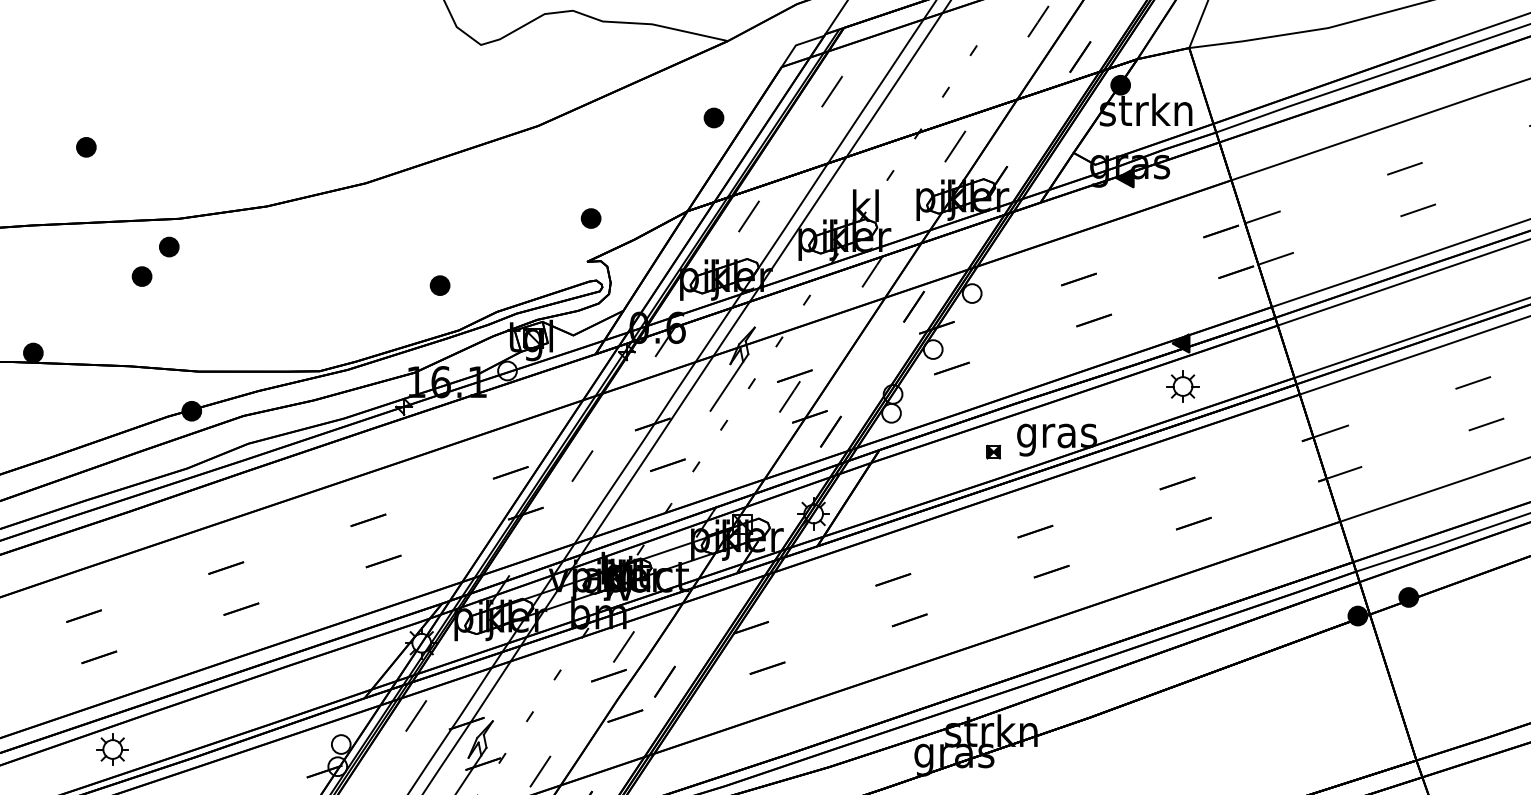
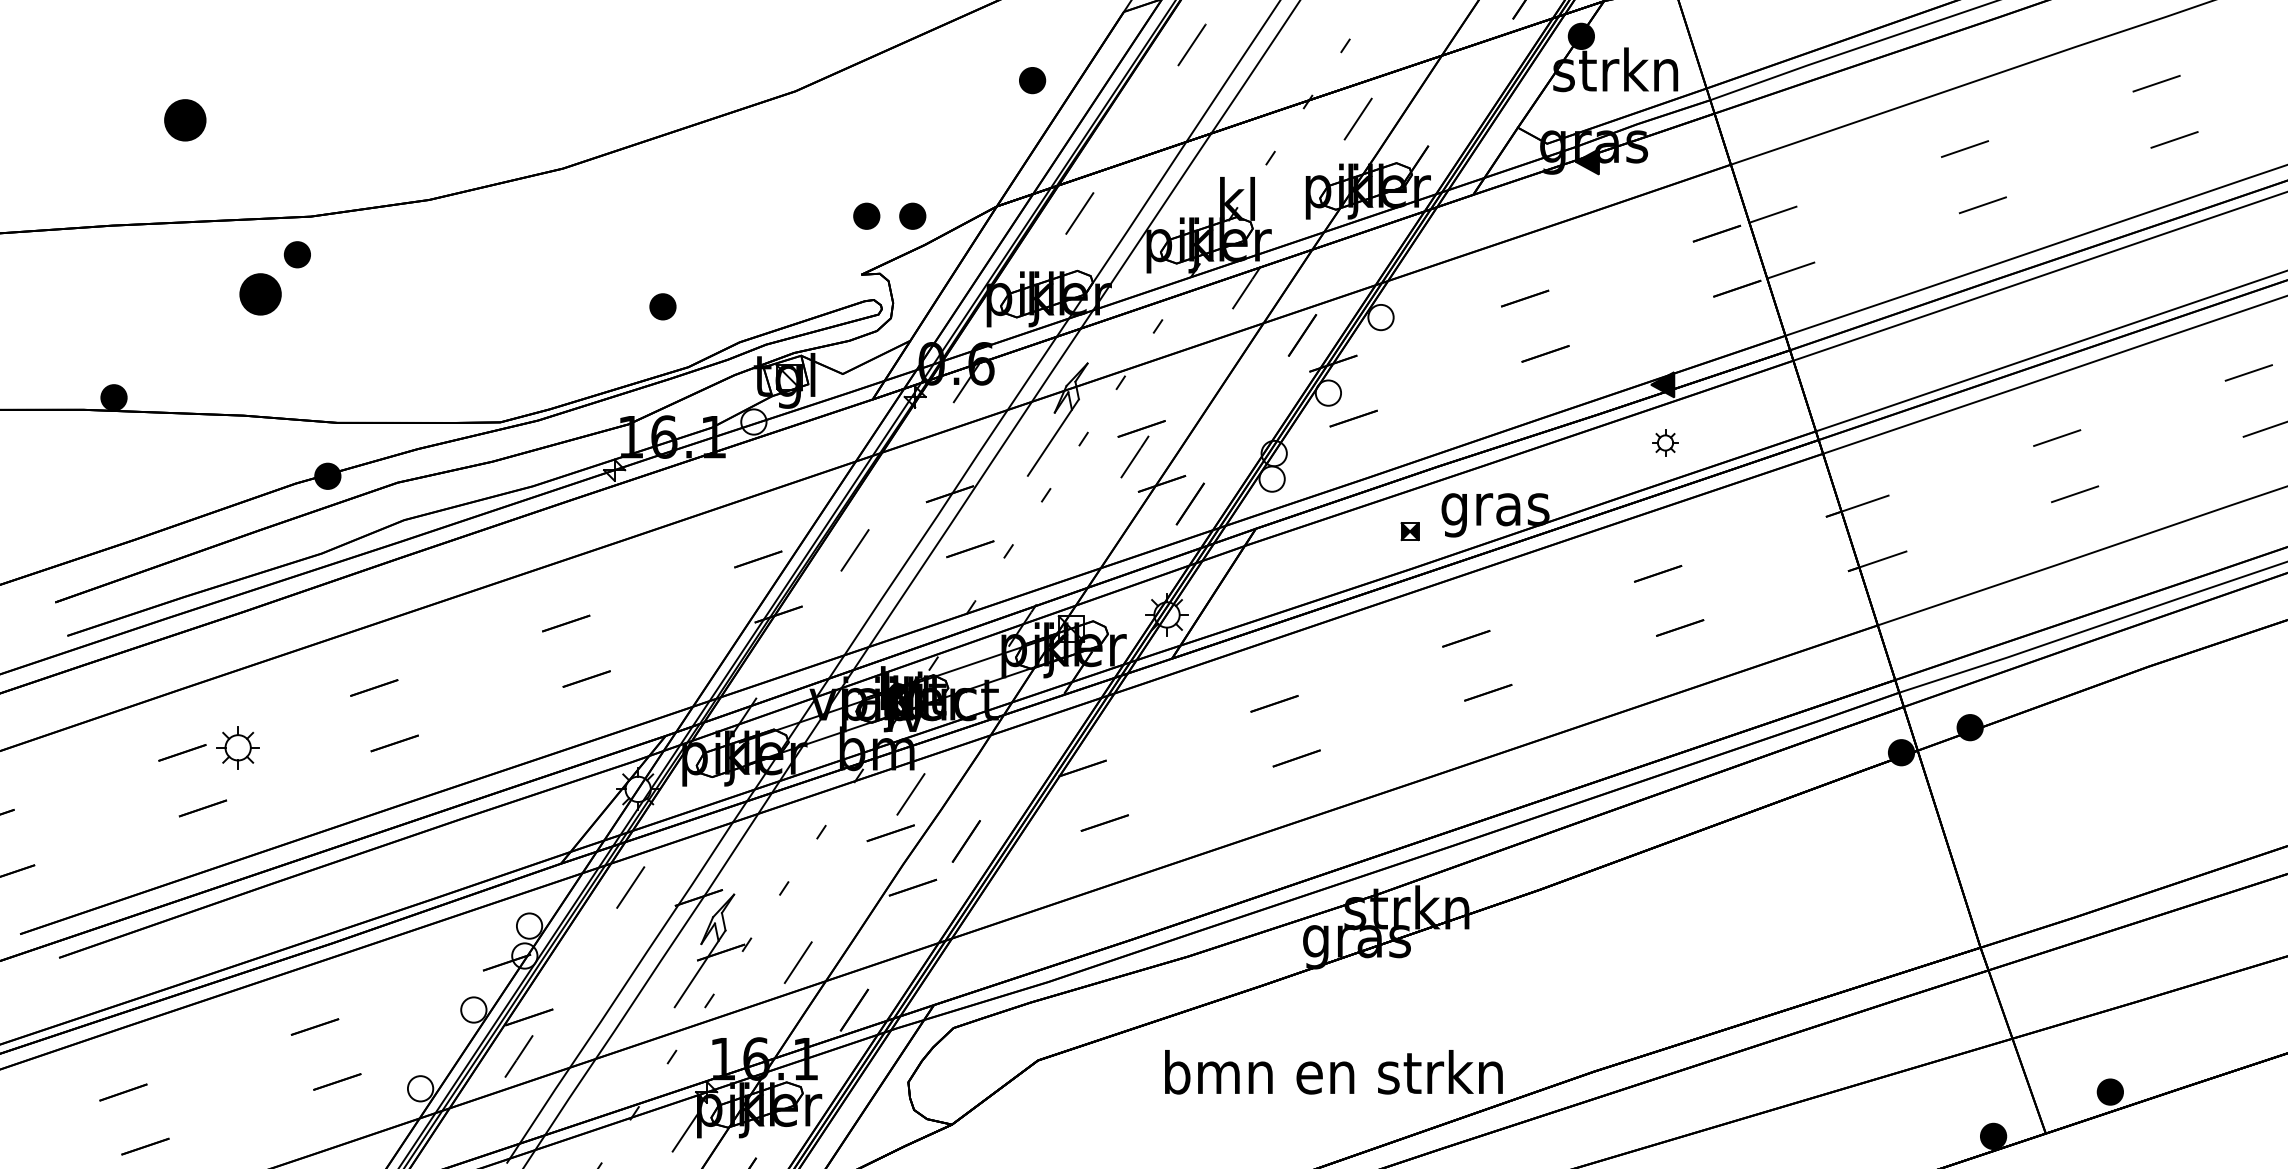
part: (86, 146) -> (185, 119), size x1.6
part: (625, 217) -> (912, 215), added
part: (141, 276) -> (260, 294), size x1.6
part: (1183, 386) -> (1665, 442), size x0.6
part: (112, 749) -> (237, 747), moved

